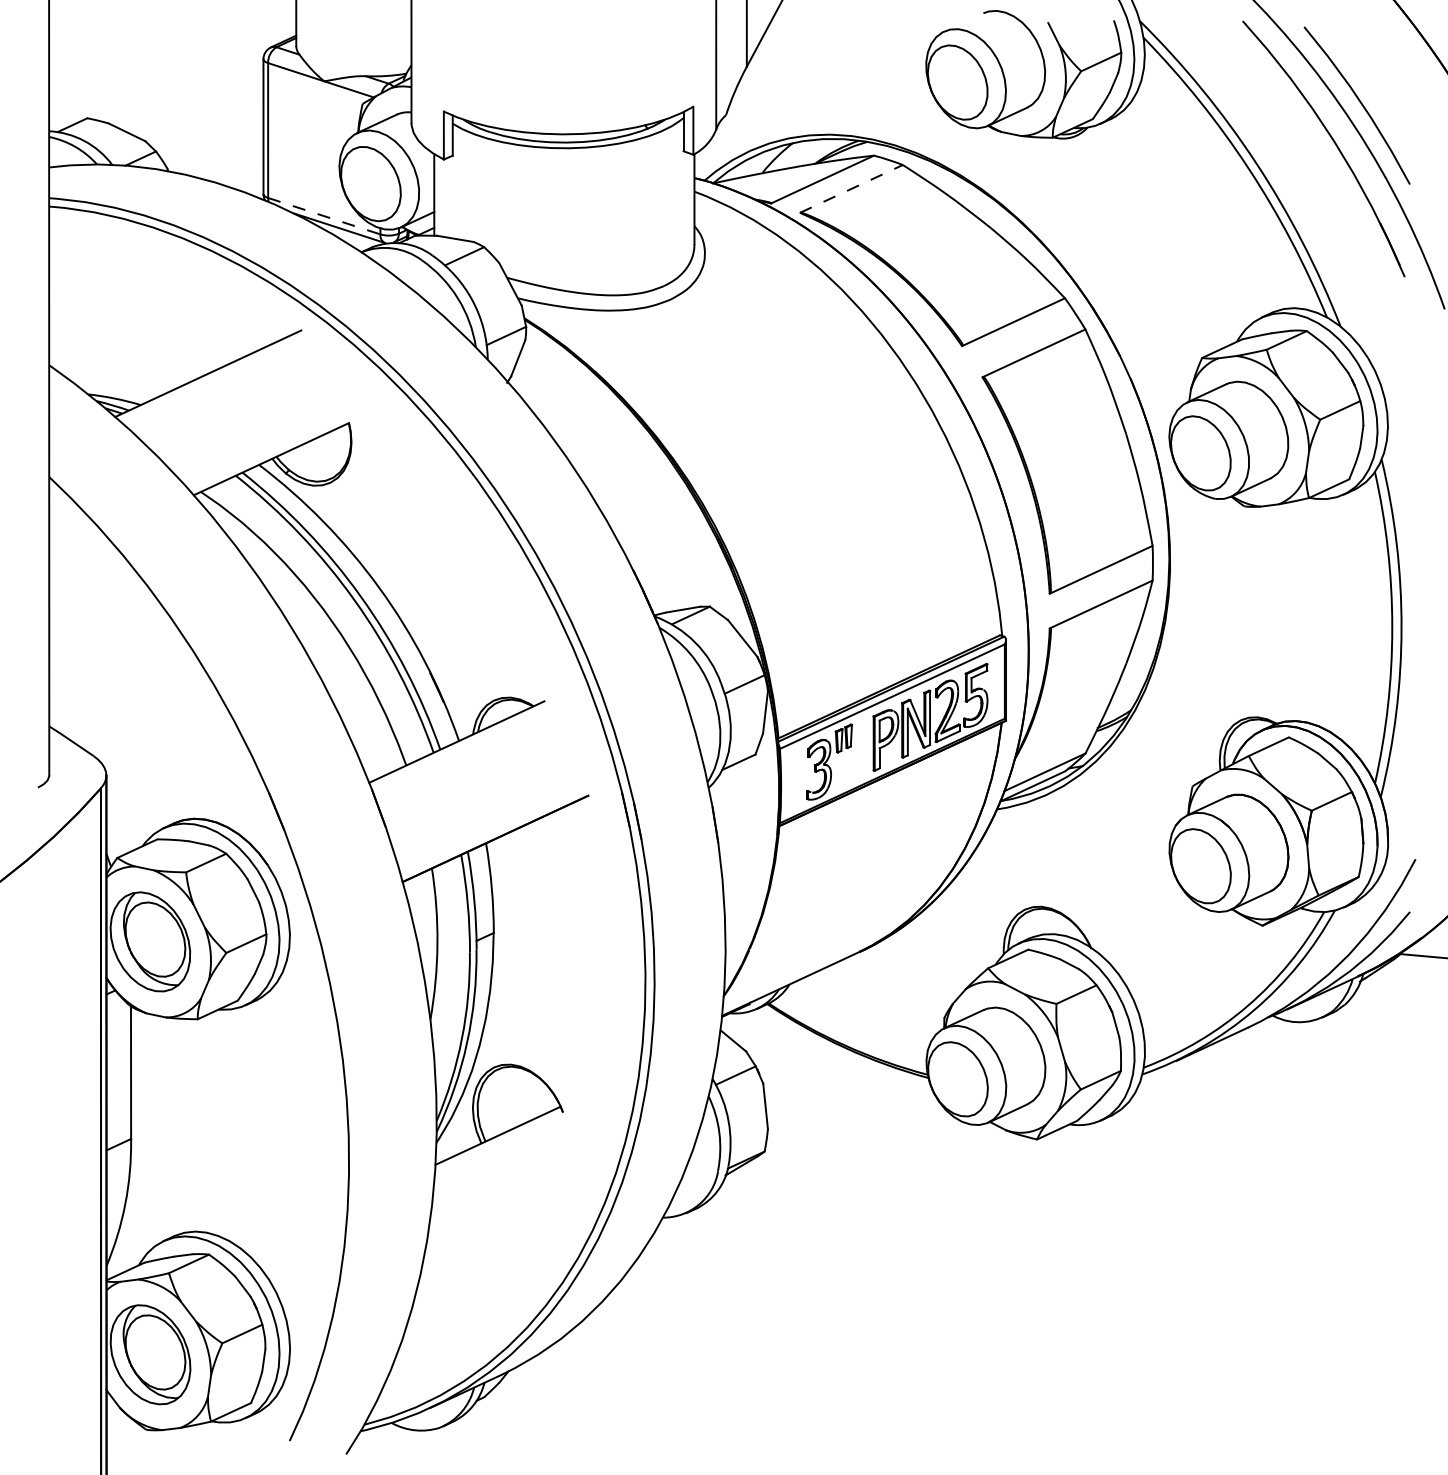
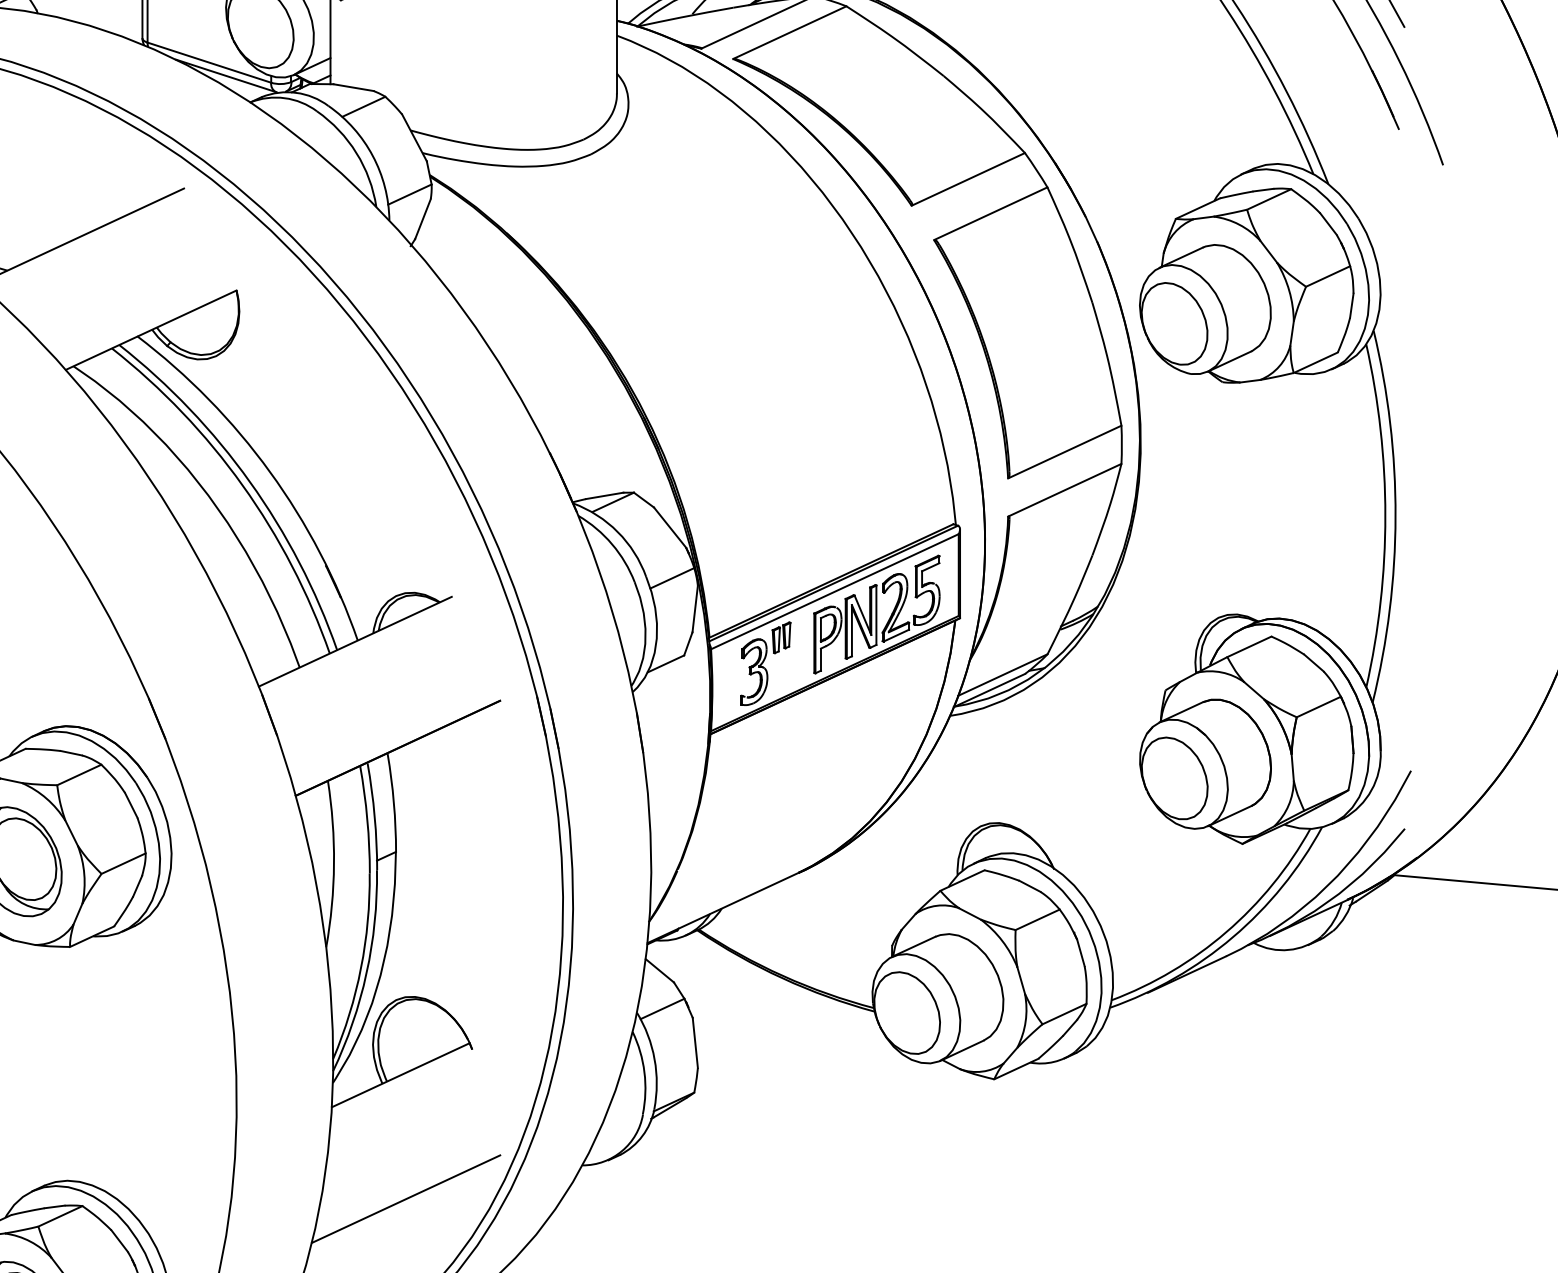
line: (851, 188) -> (789, 32), dashed -> solid
line: (324, 216) -> (209, 63), dashed -> solid
line: (502, 1248) -> (405, 1199), added

